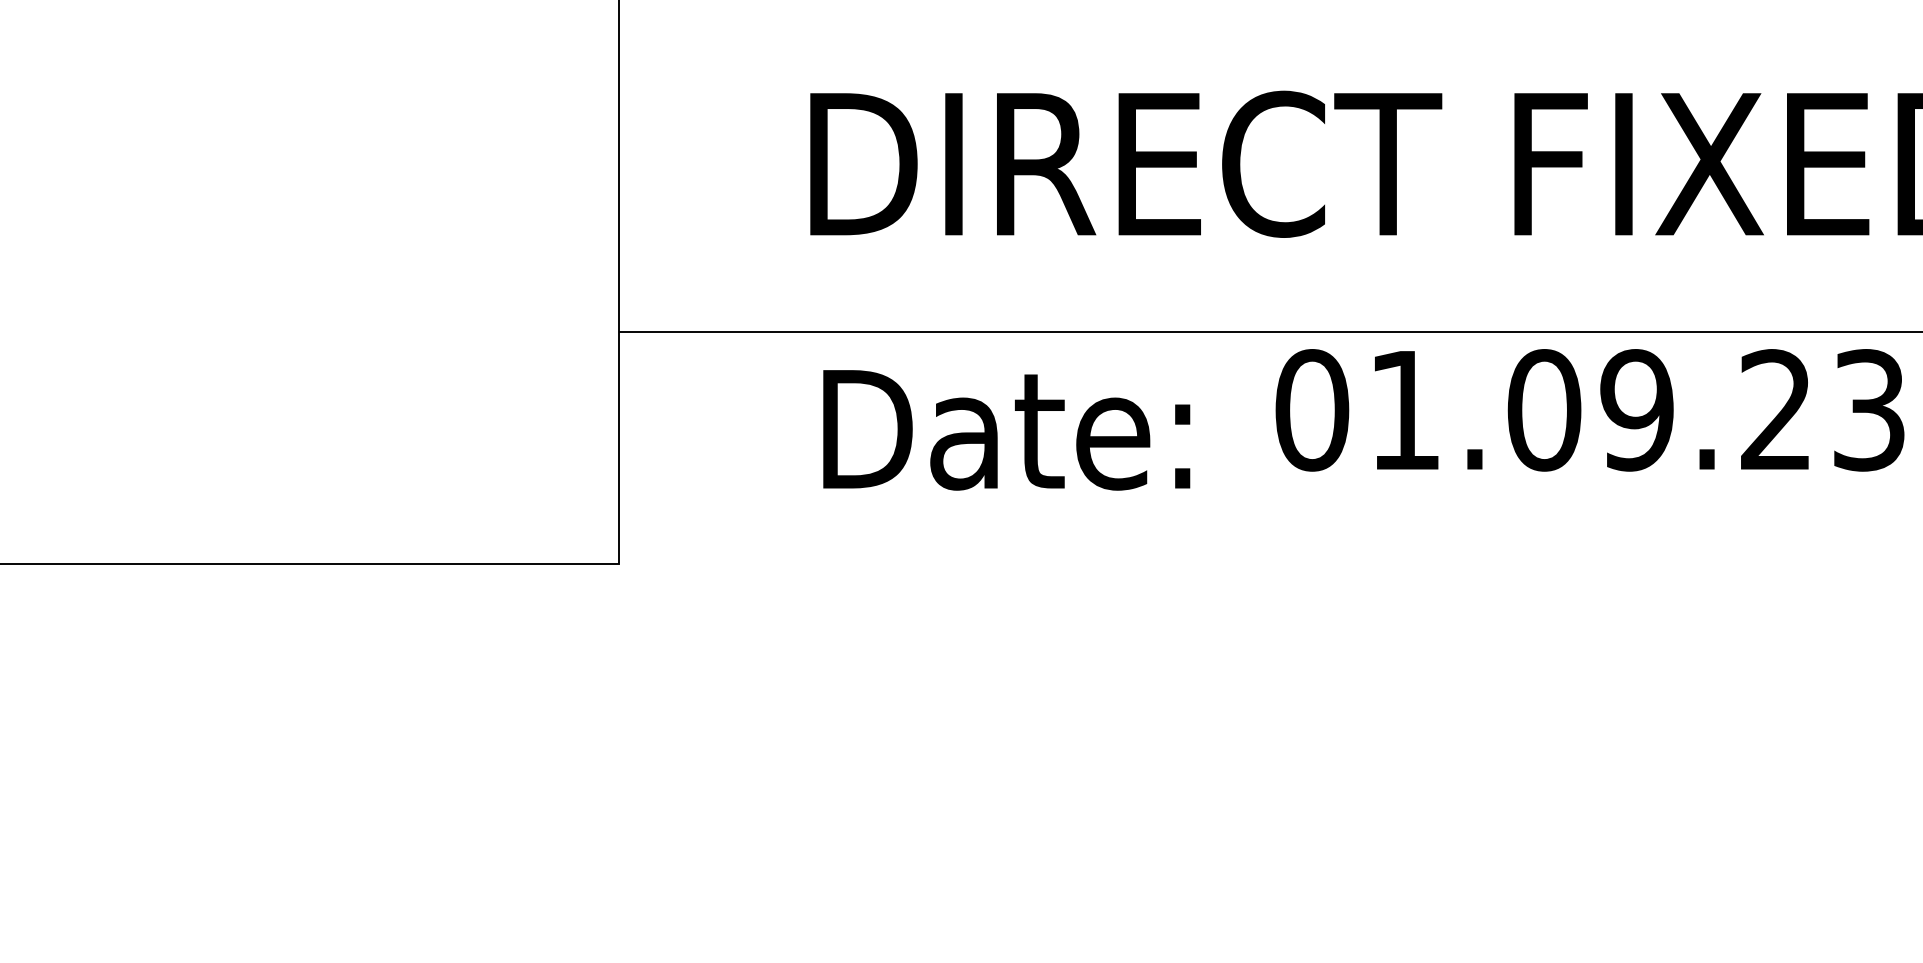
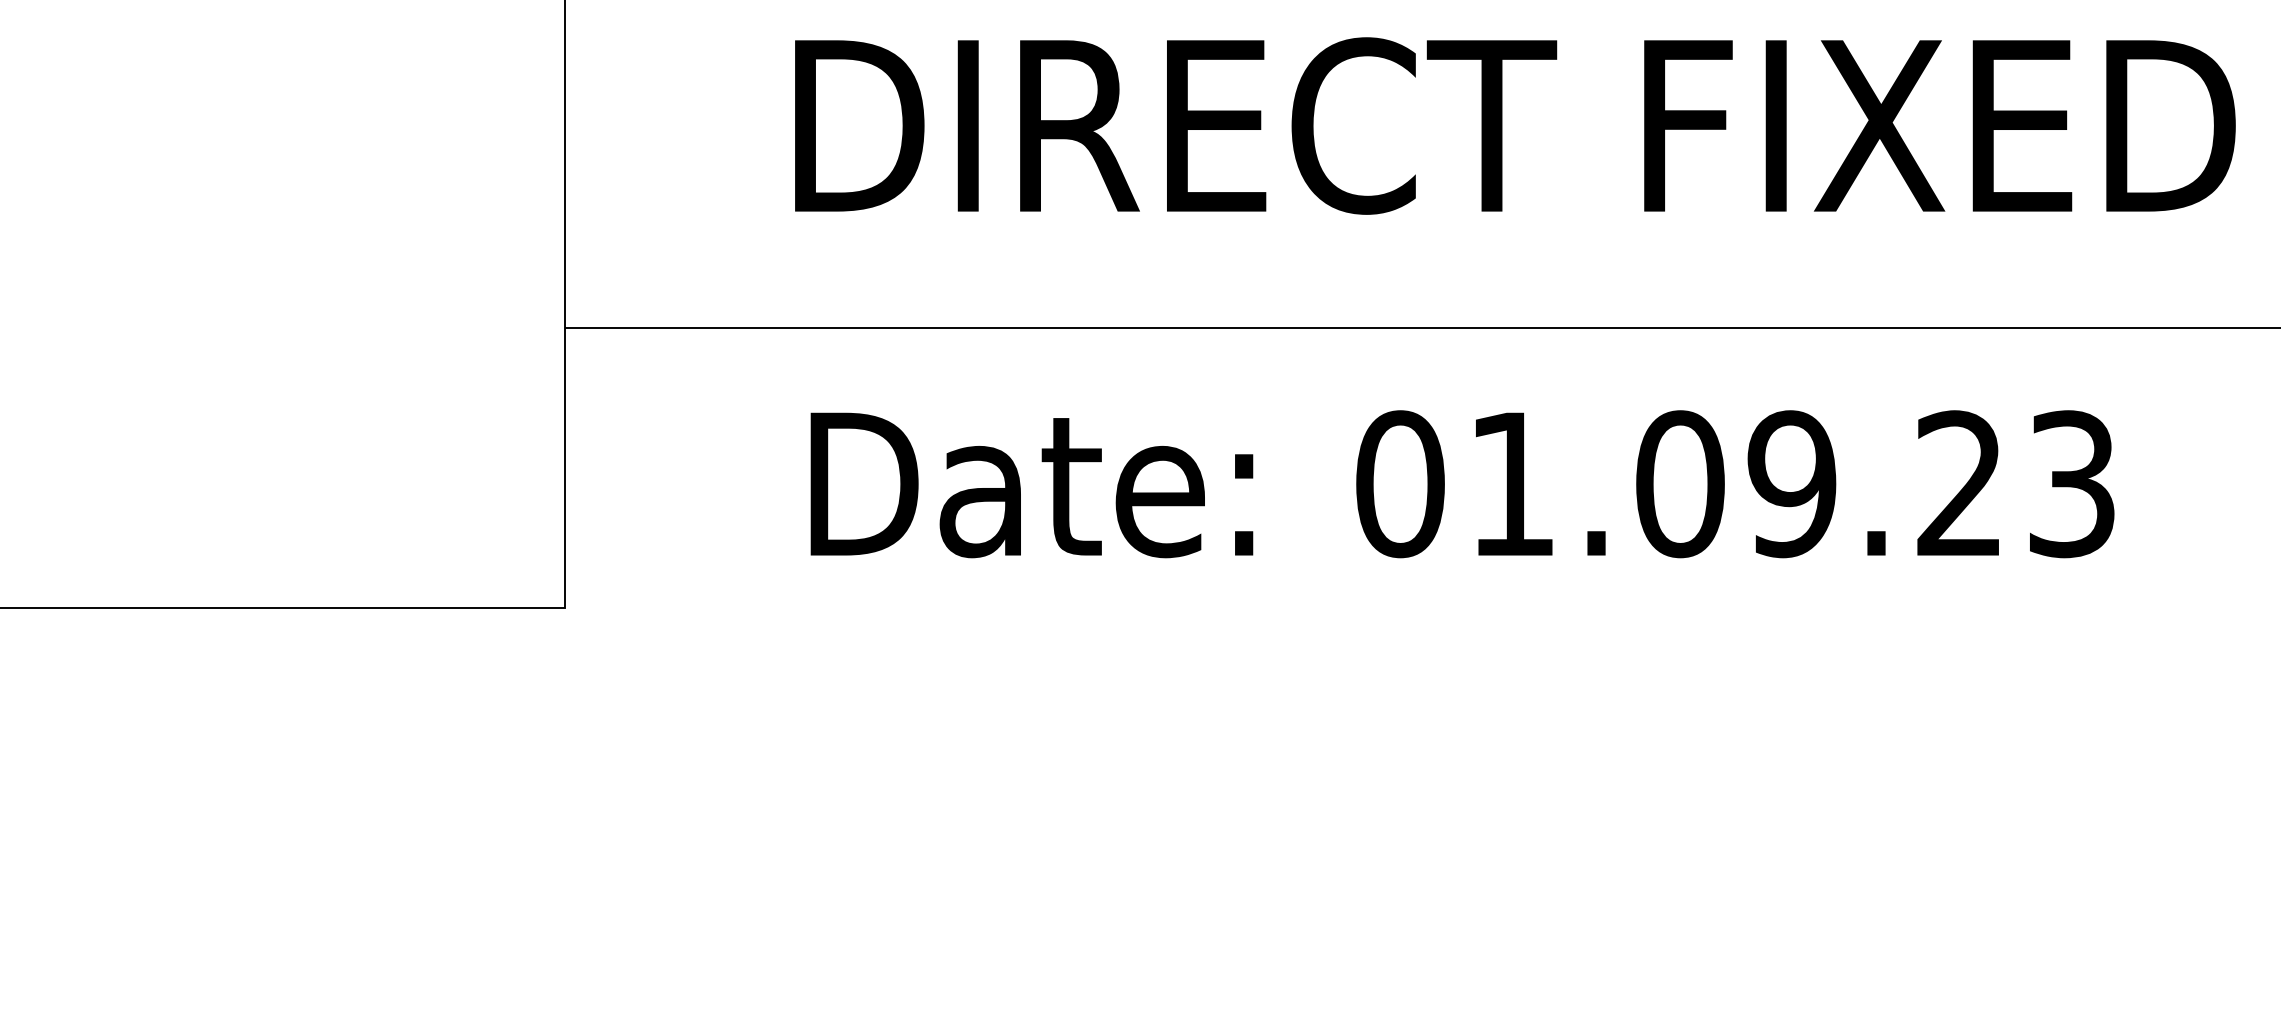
text: (1589, 410) -> (1734, 484), moved
text: (1006, 430) -> (1031, 485), moved

